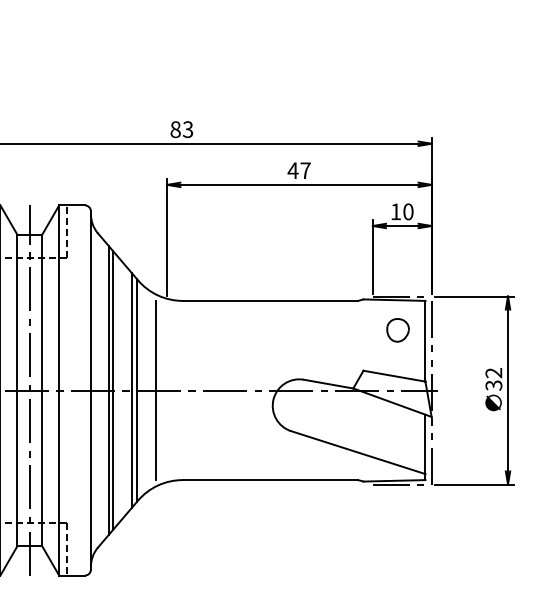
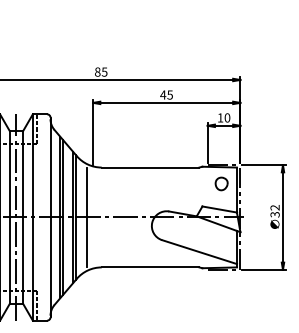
text: (187, 128) -> (104, 71), 83 -> 85
text: (304, 169) -> (169, 94), 47 -> 45

